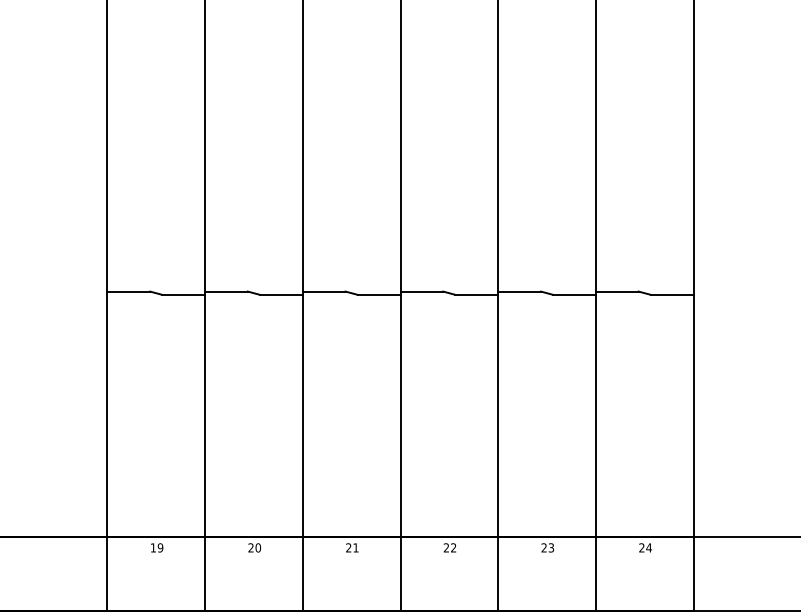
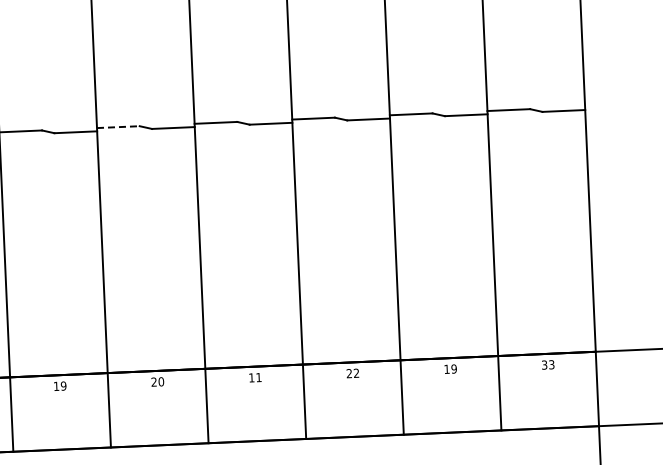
line: (226, 291) -> (118, 127), solid -> dashed
text: (348, 547) -> (251, 377), 21 -> 11
text: (547, 547) -> (450, 368), 23 -> 19
text: (645, 547) -> (548, 364), 24 -> 33

